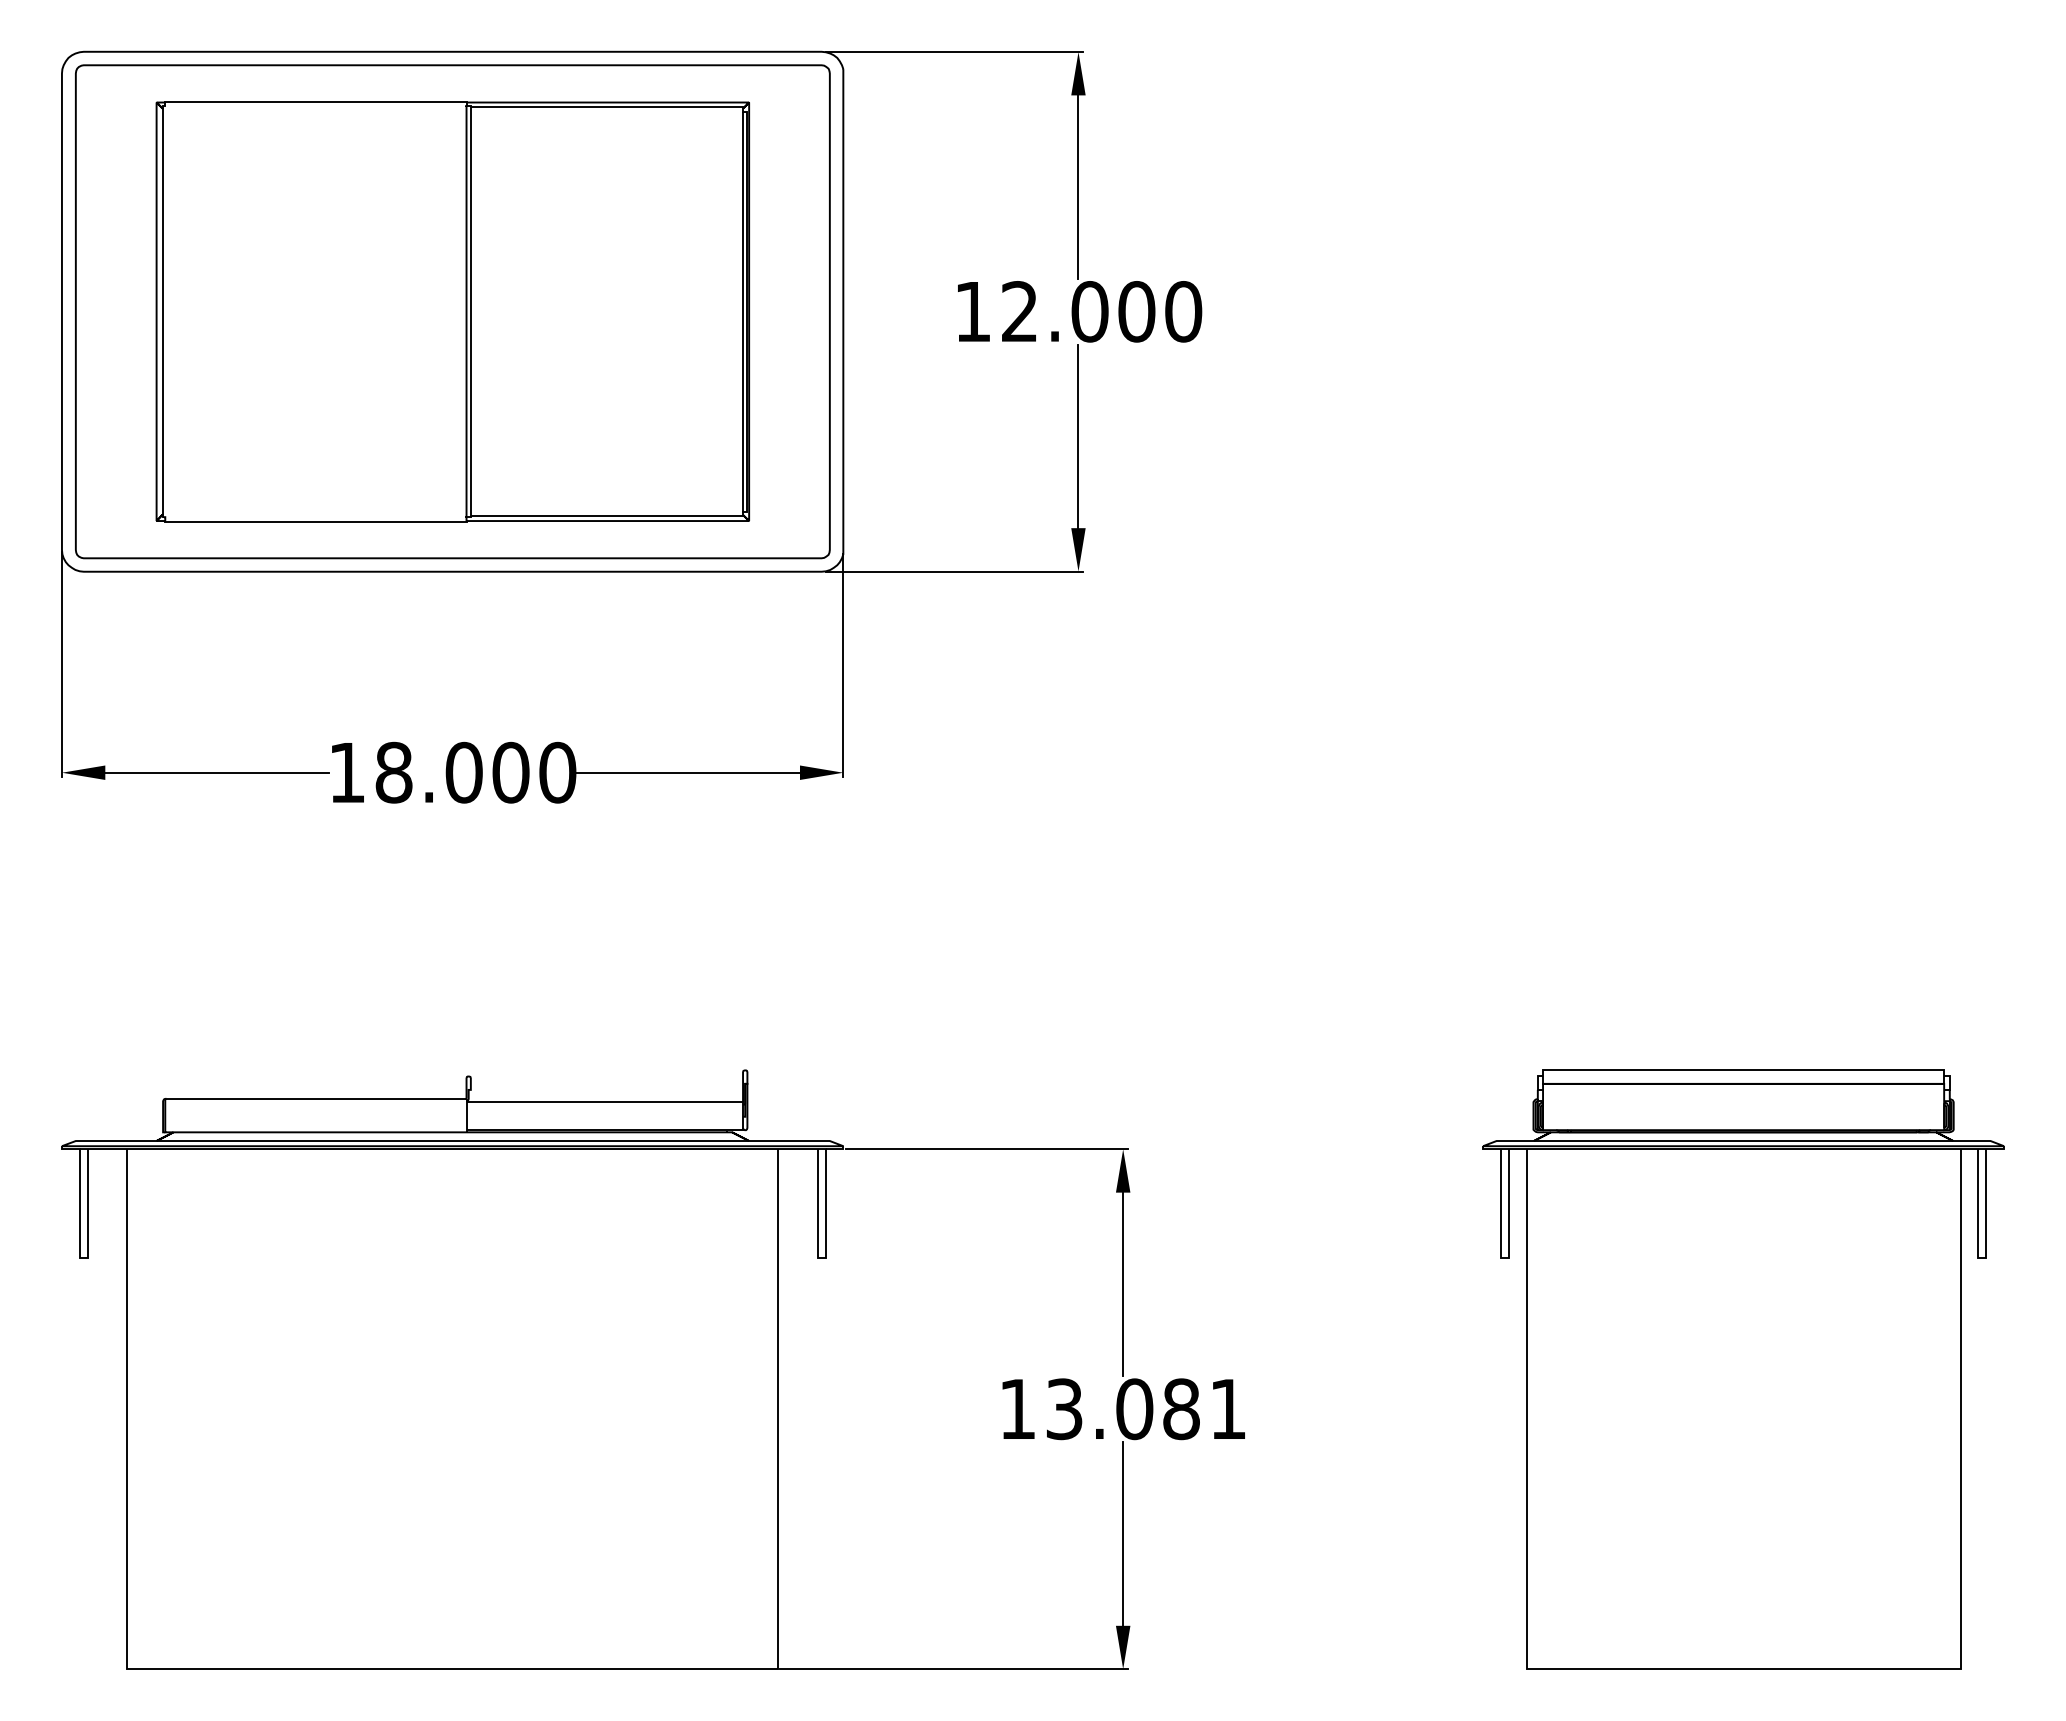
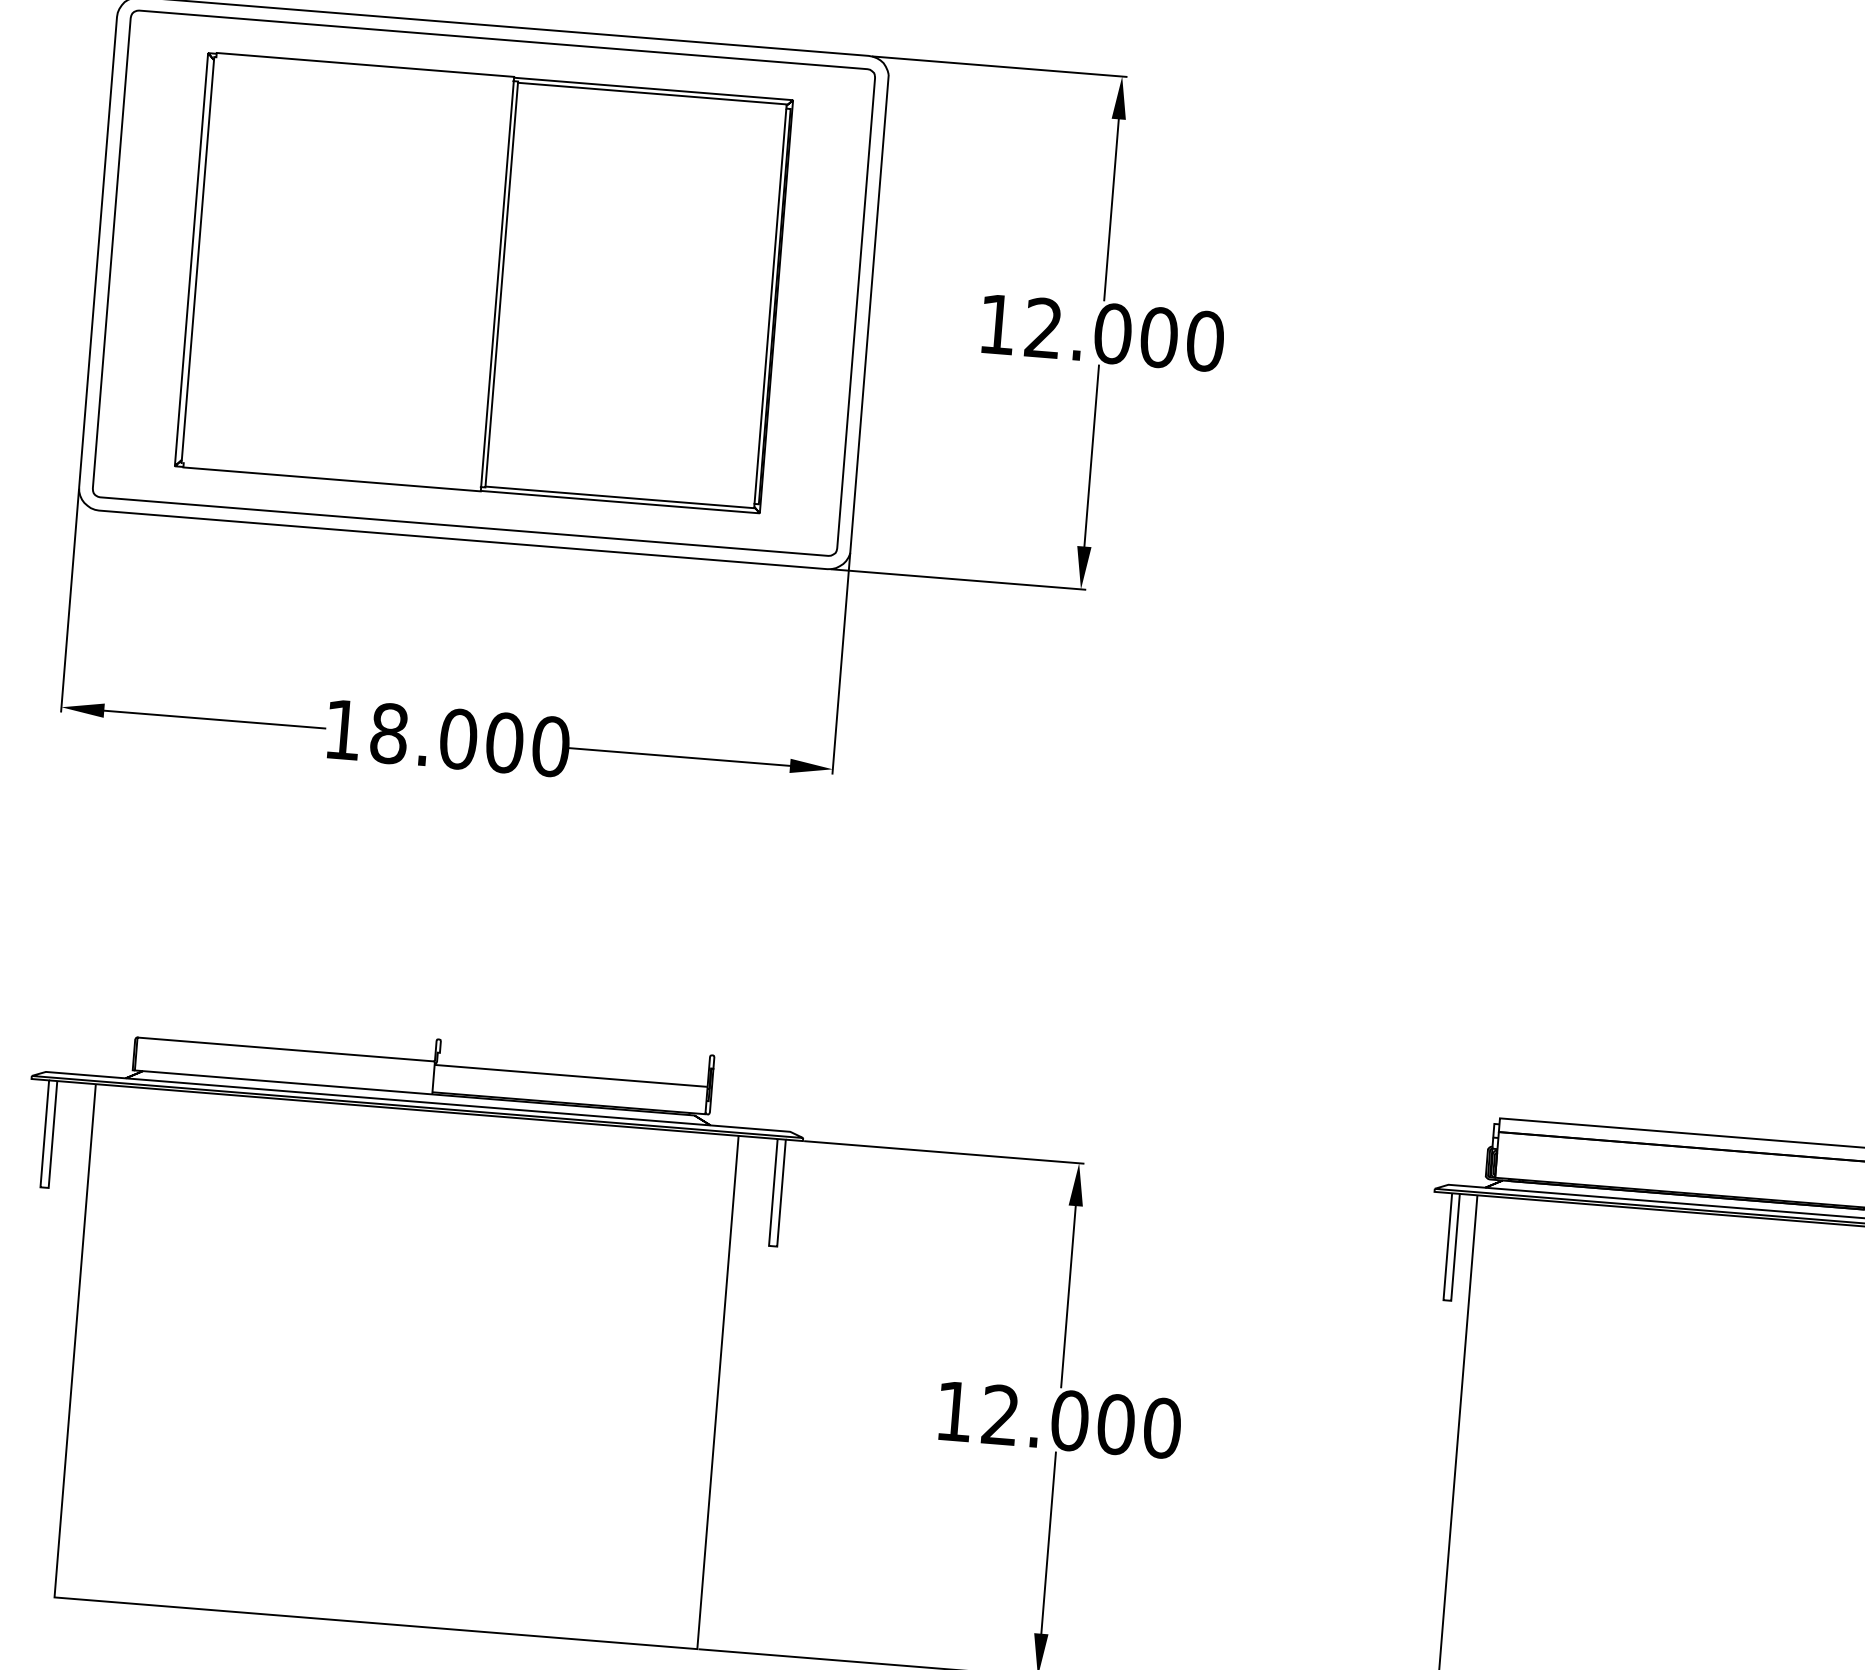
text: (1146, 1409) -> (1081, 1422), 13.081 -> 12.000

